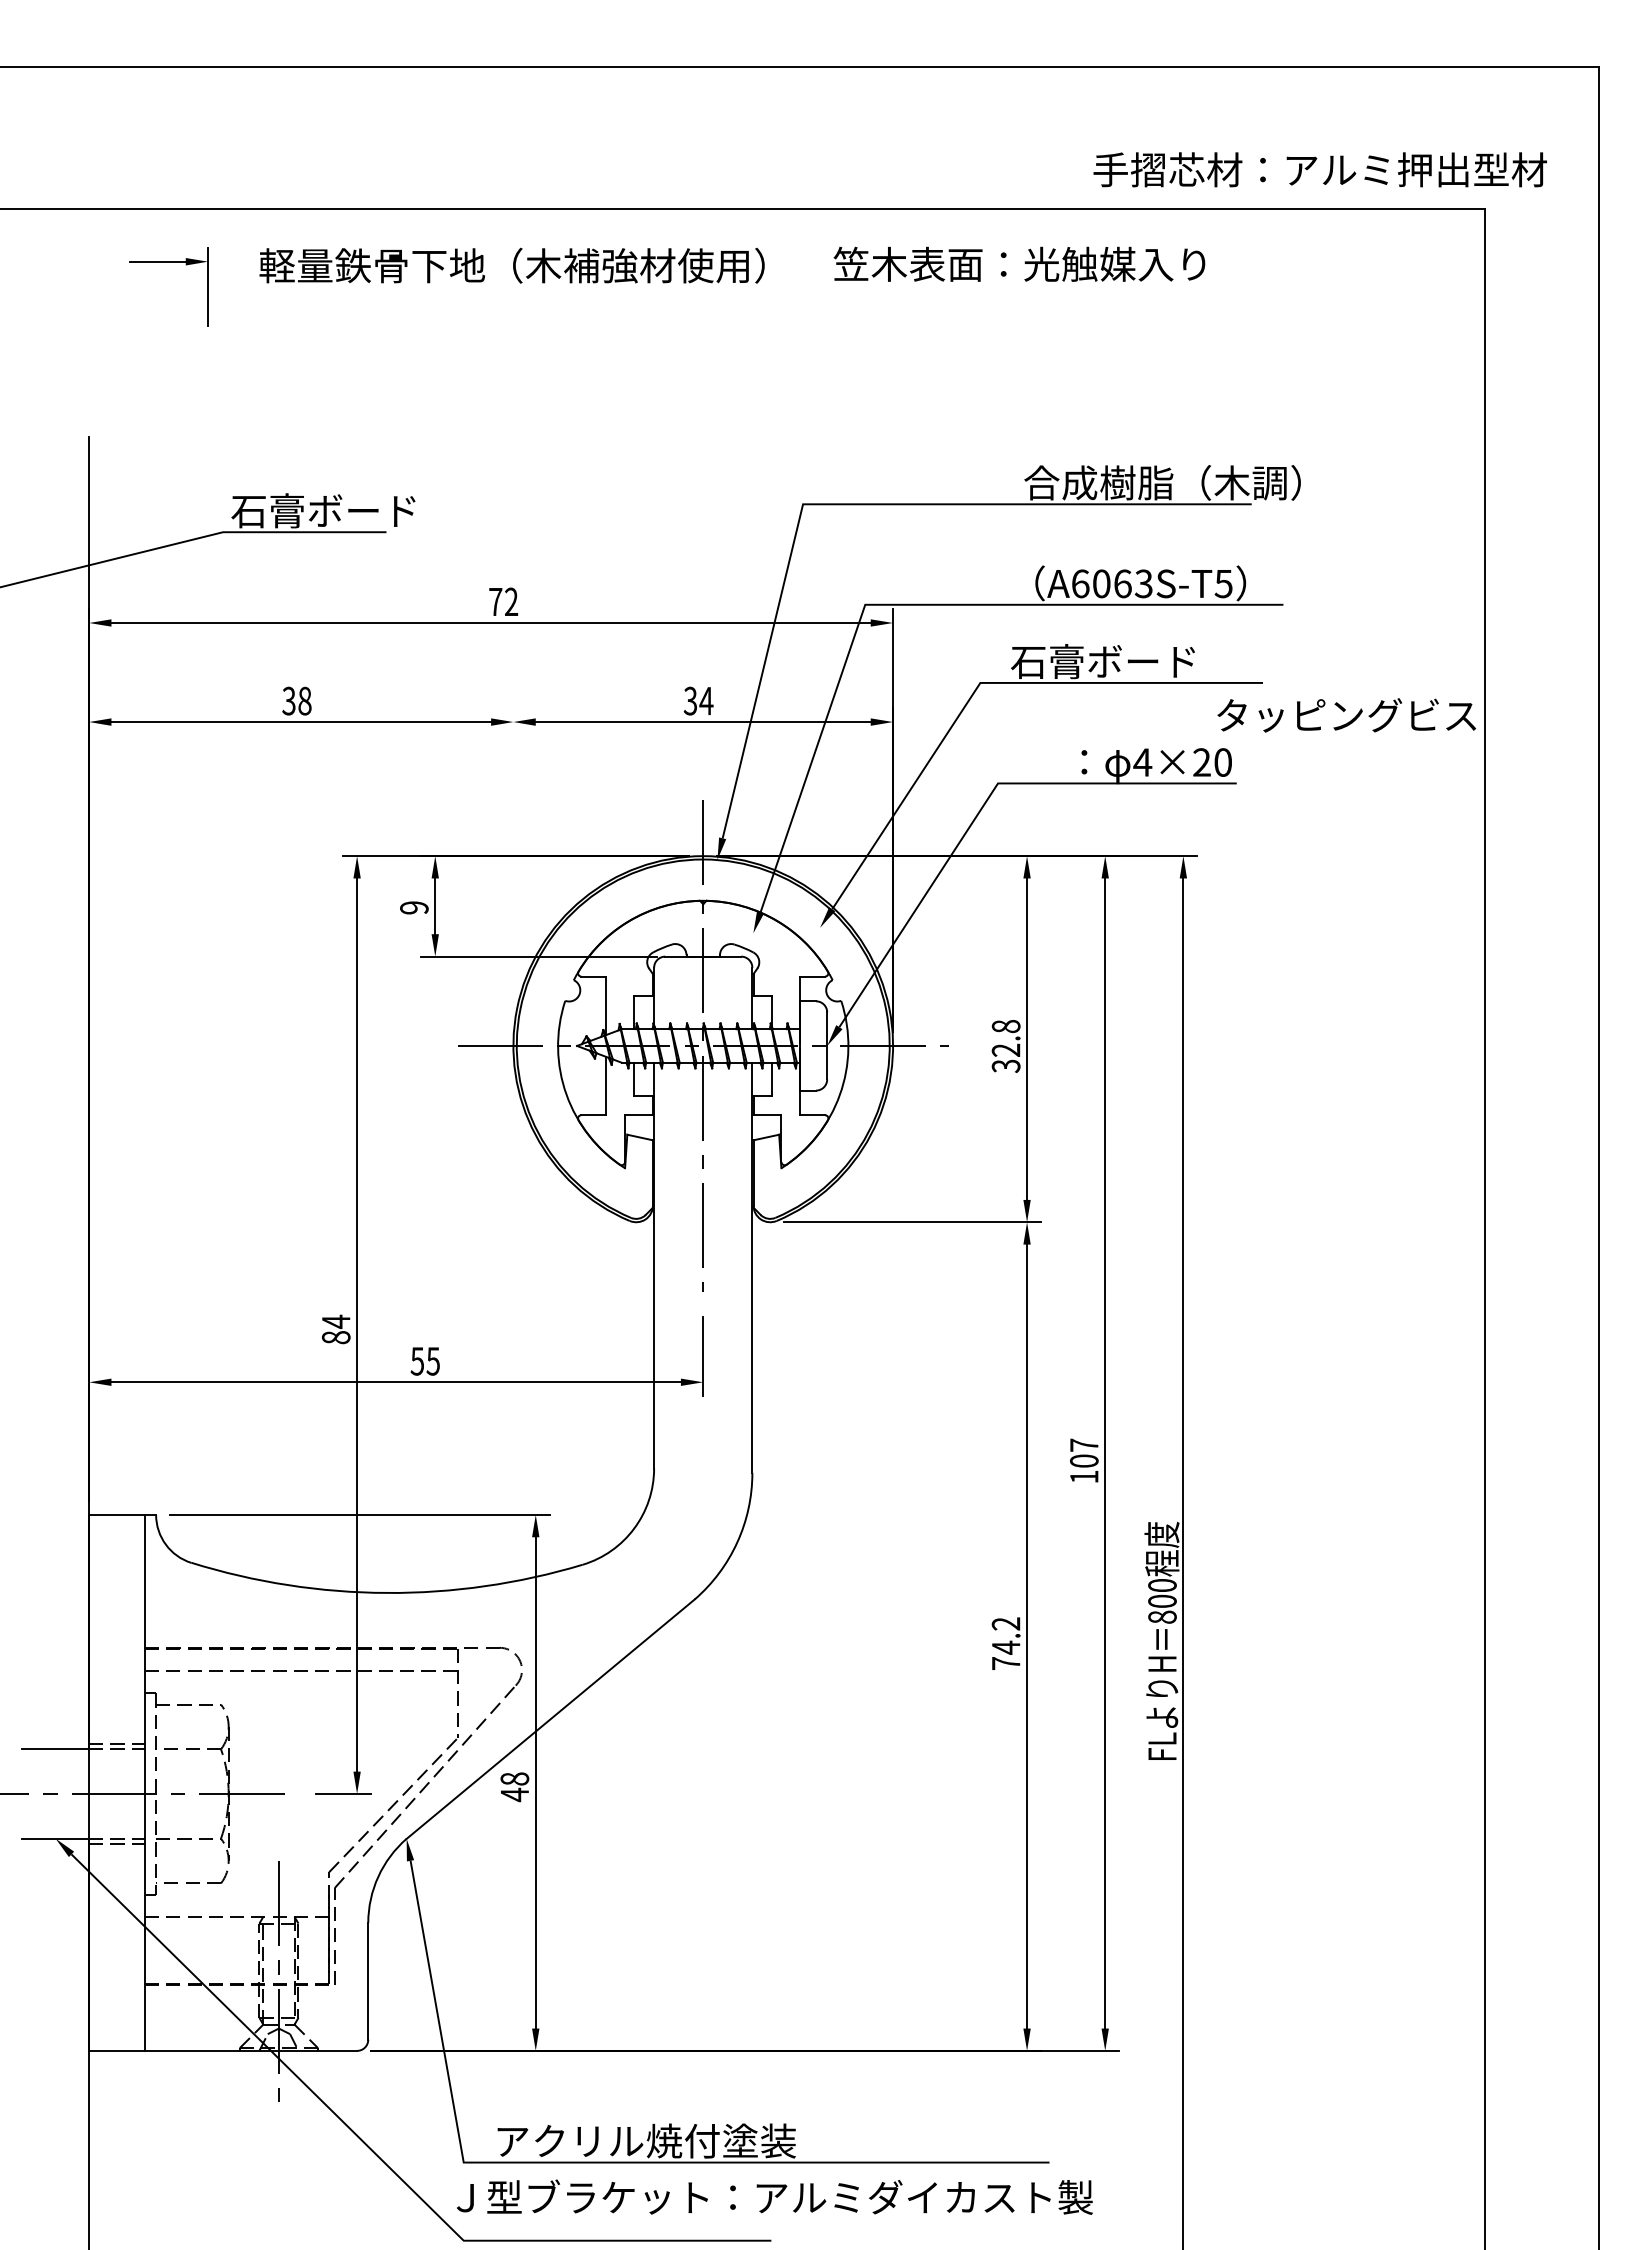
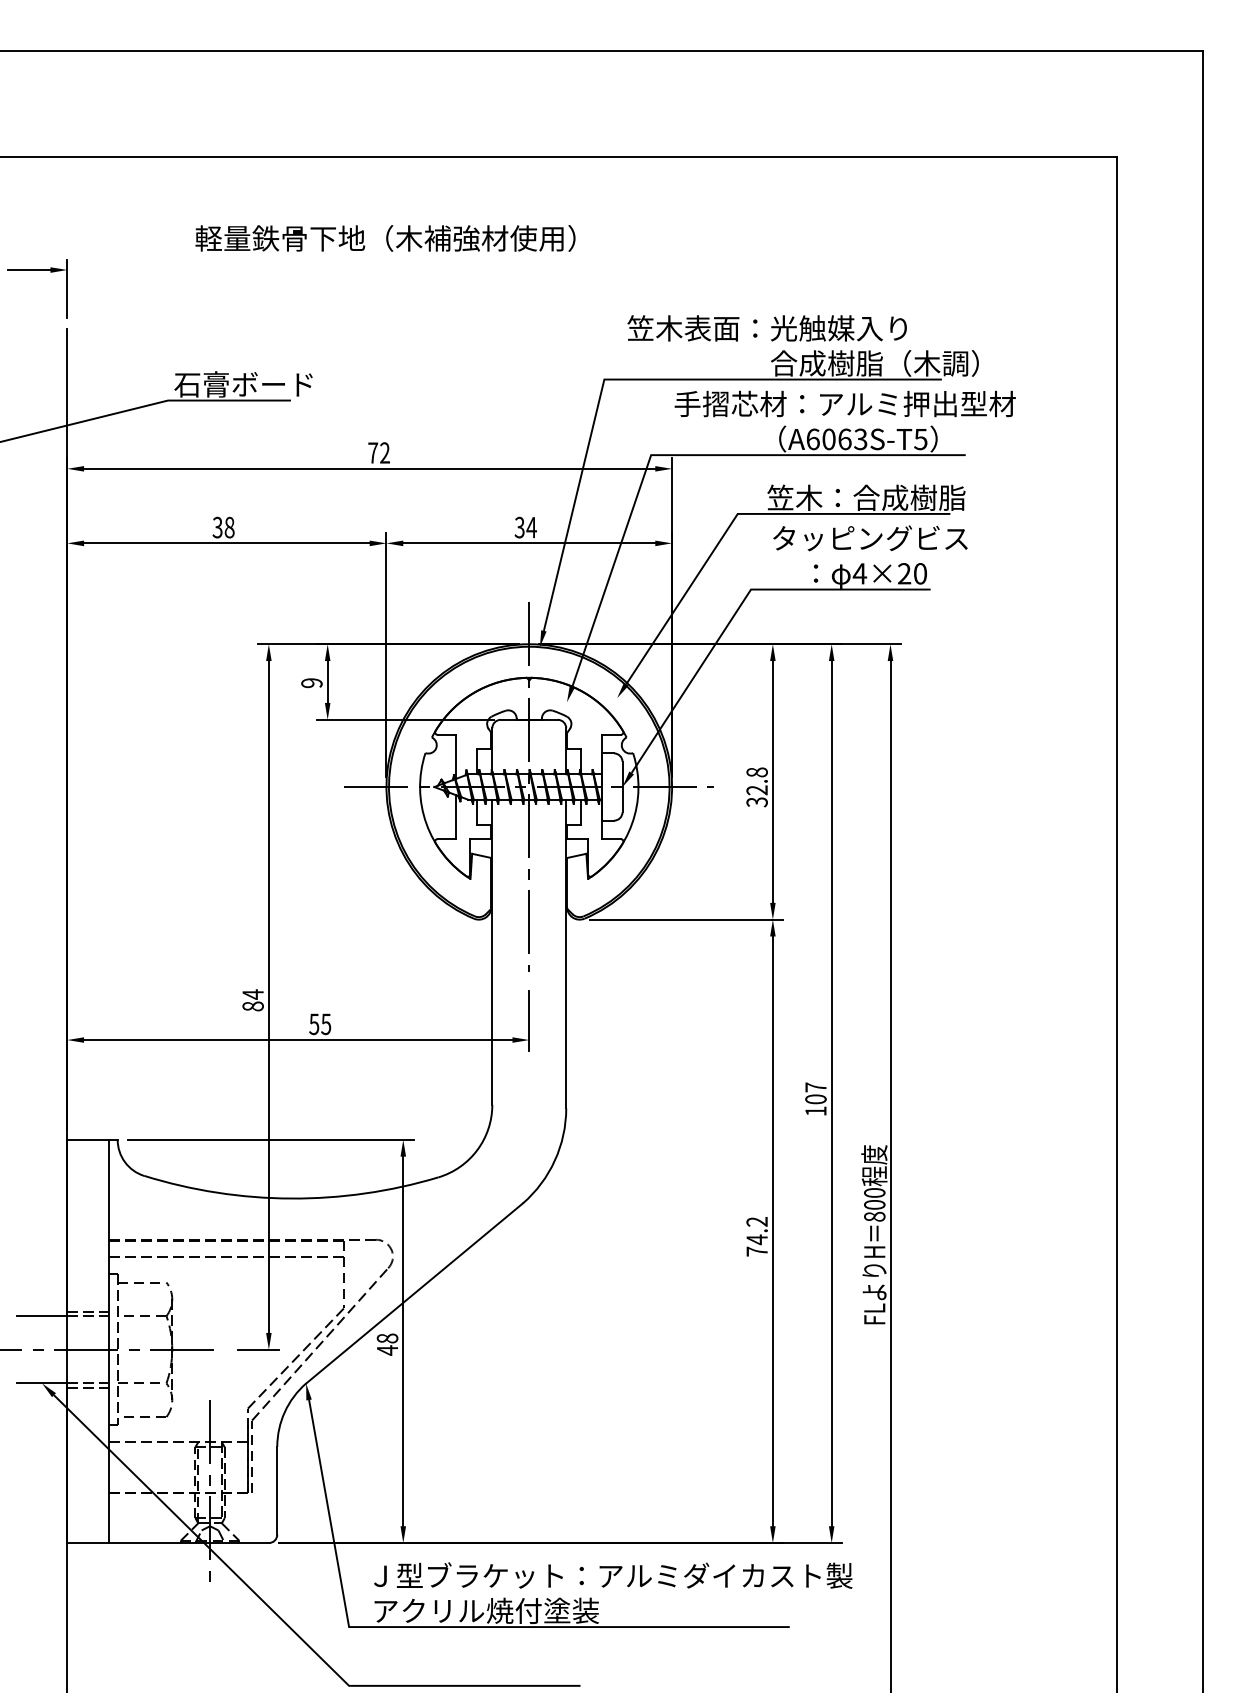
text: (1319, 169) -> (844, 403), moved
part: (168, 262) -> (37, 270), moved
text: (1019, 263) -> (767, 327), moved
text: (511, 265) -> (385, 238), moved
text: (1147, 661) -> (863, 497), 石膏ボード -> 笠木：合成樹脂
text: (1346, 715) -> (870, 538), moved
line: (513, 870) -> (386, 655), added
text: (774, 2196) -> (612, 1575), moved

